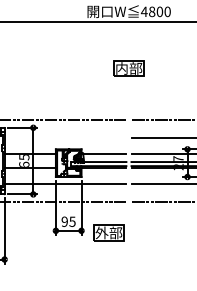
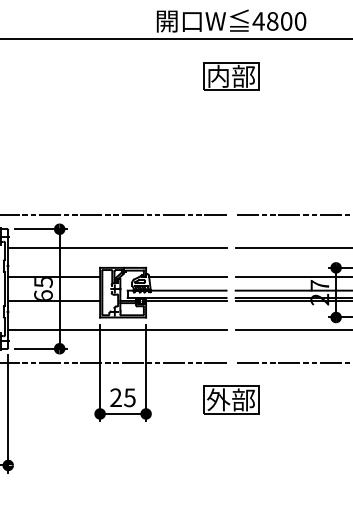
part: (128, 68) -> (230, 76), moved
line: (65, 138) -> (117, 248), added
text: (64, 221) -> (115, 397), 95 -> 25
part: (108, 232) -> (230, 399), moved

